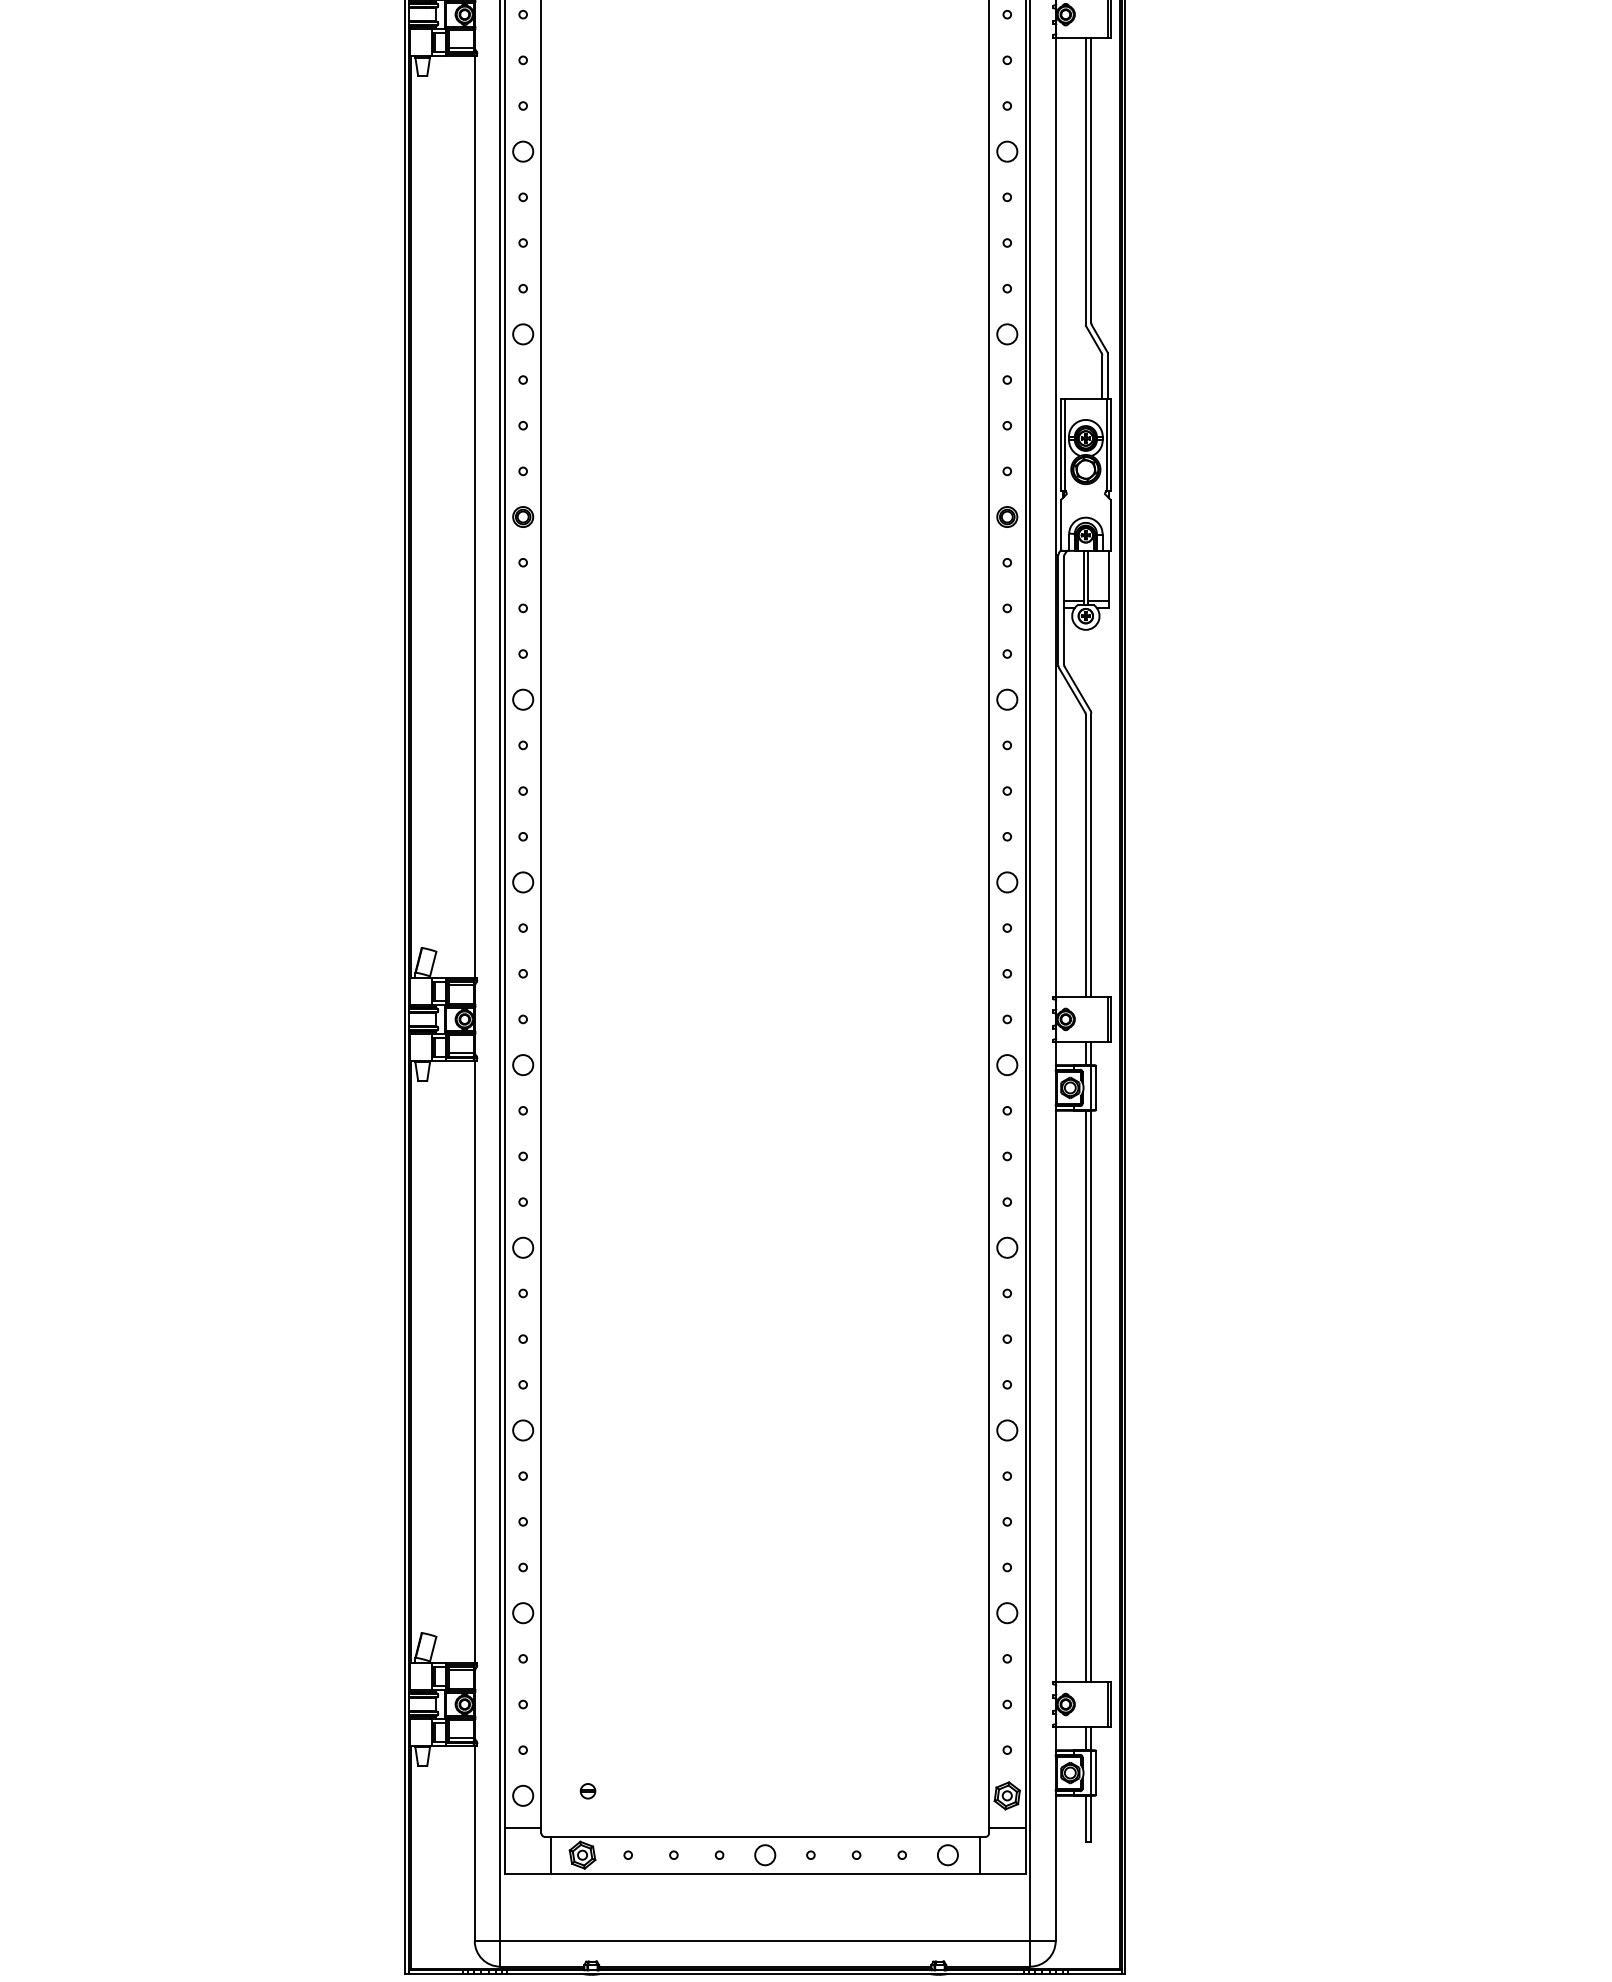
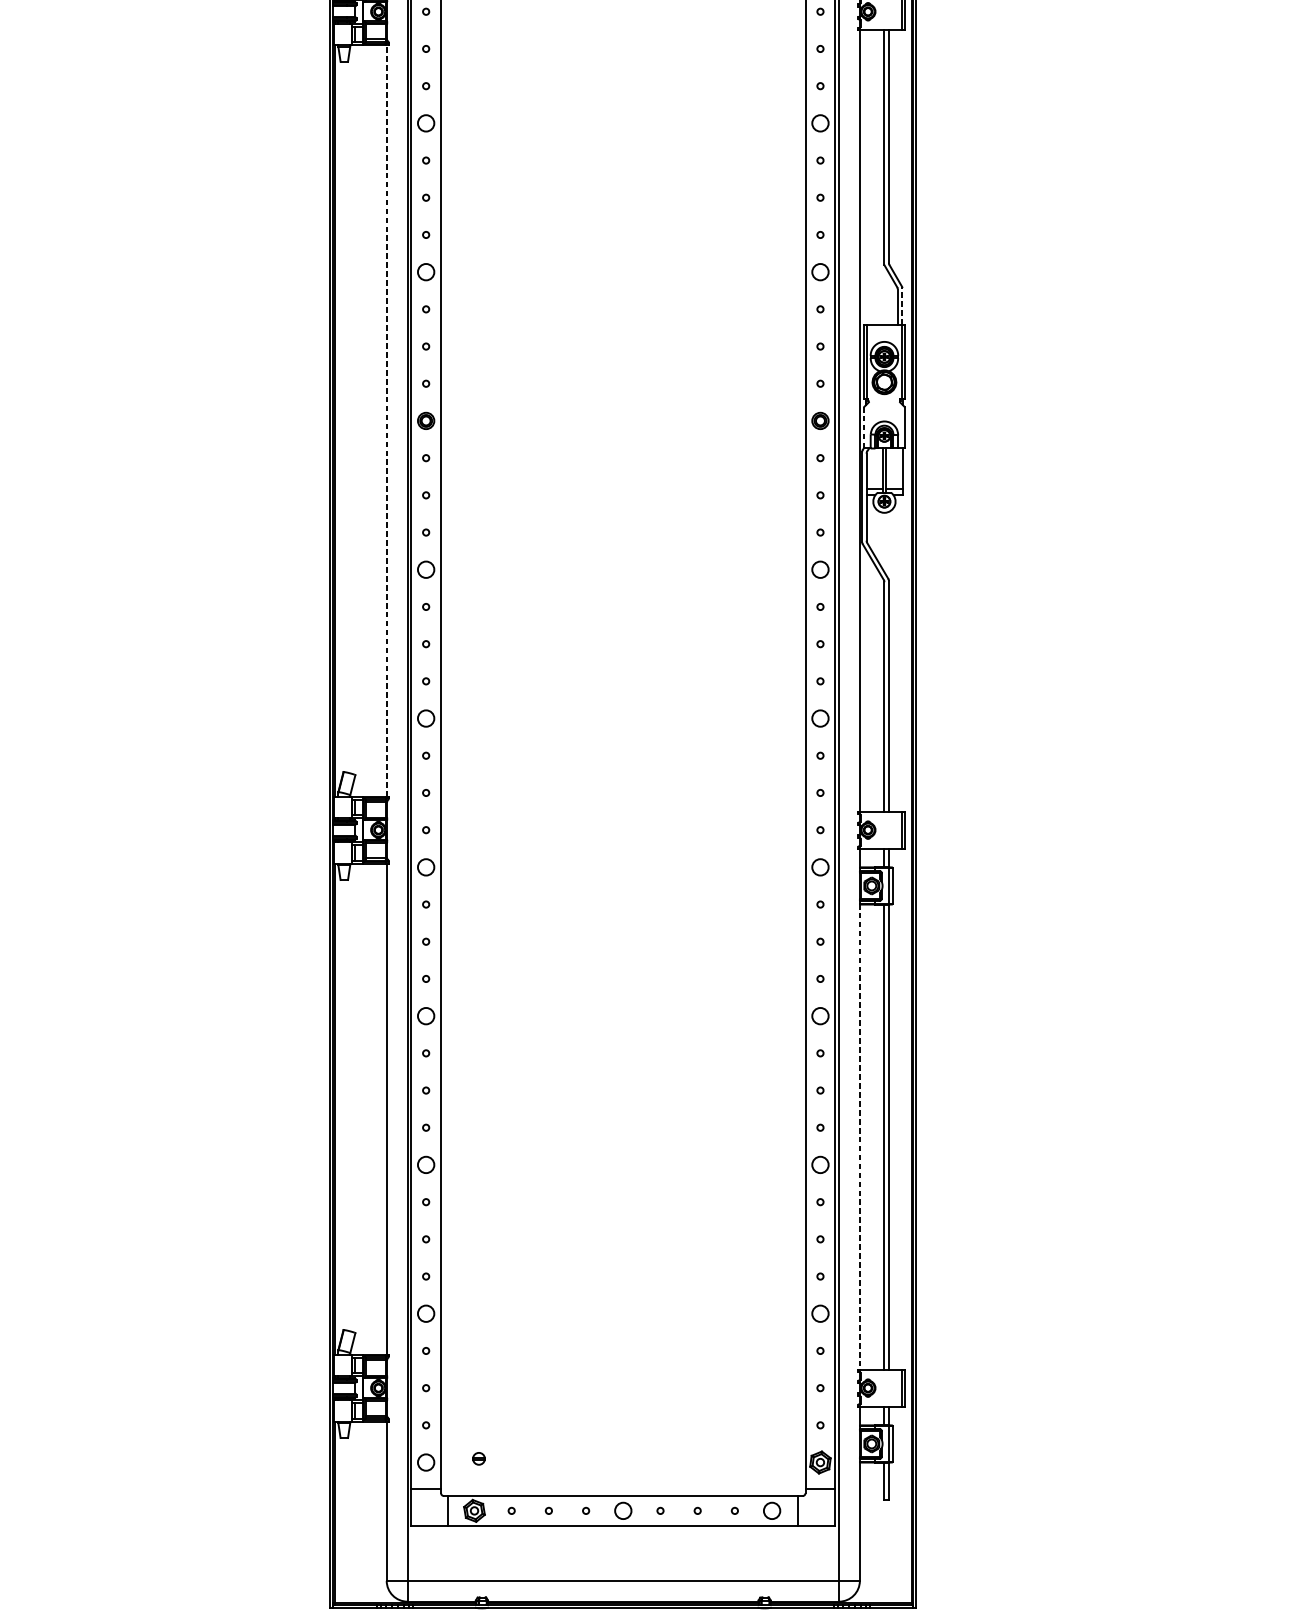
line: (1107, 375) -> (902, 305), solid -> dashed
line: (474, 516) -> (386, 420), solid -> dashed
line: (1061, 525) -> (864, 427), solid -> dashed
line: (1055, 1395) -> (859, 1136), solid -> dashed

